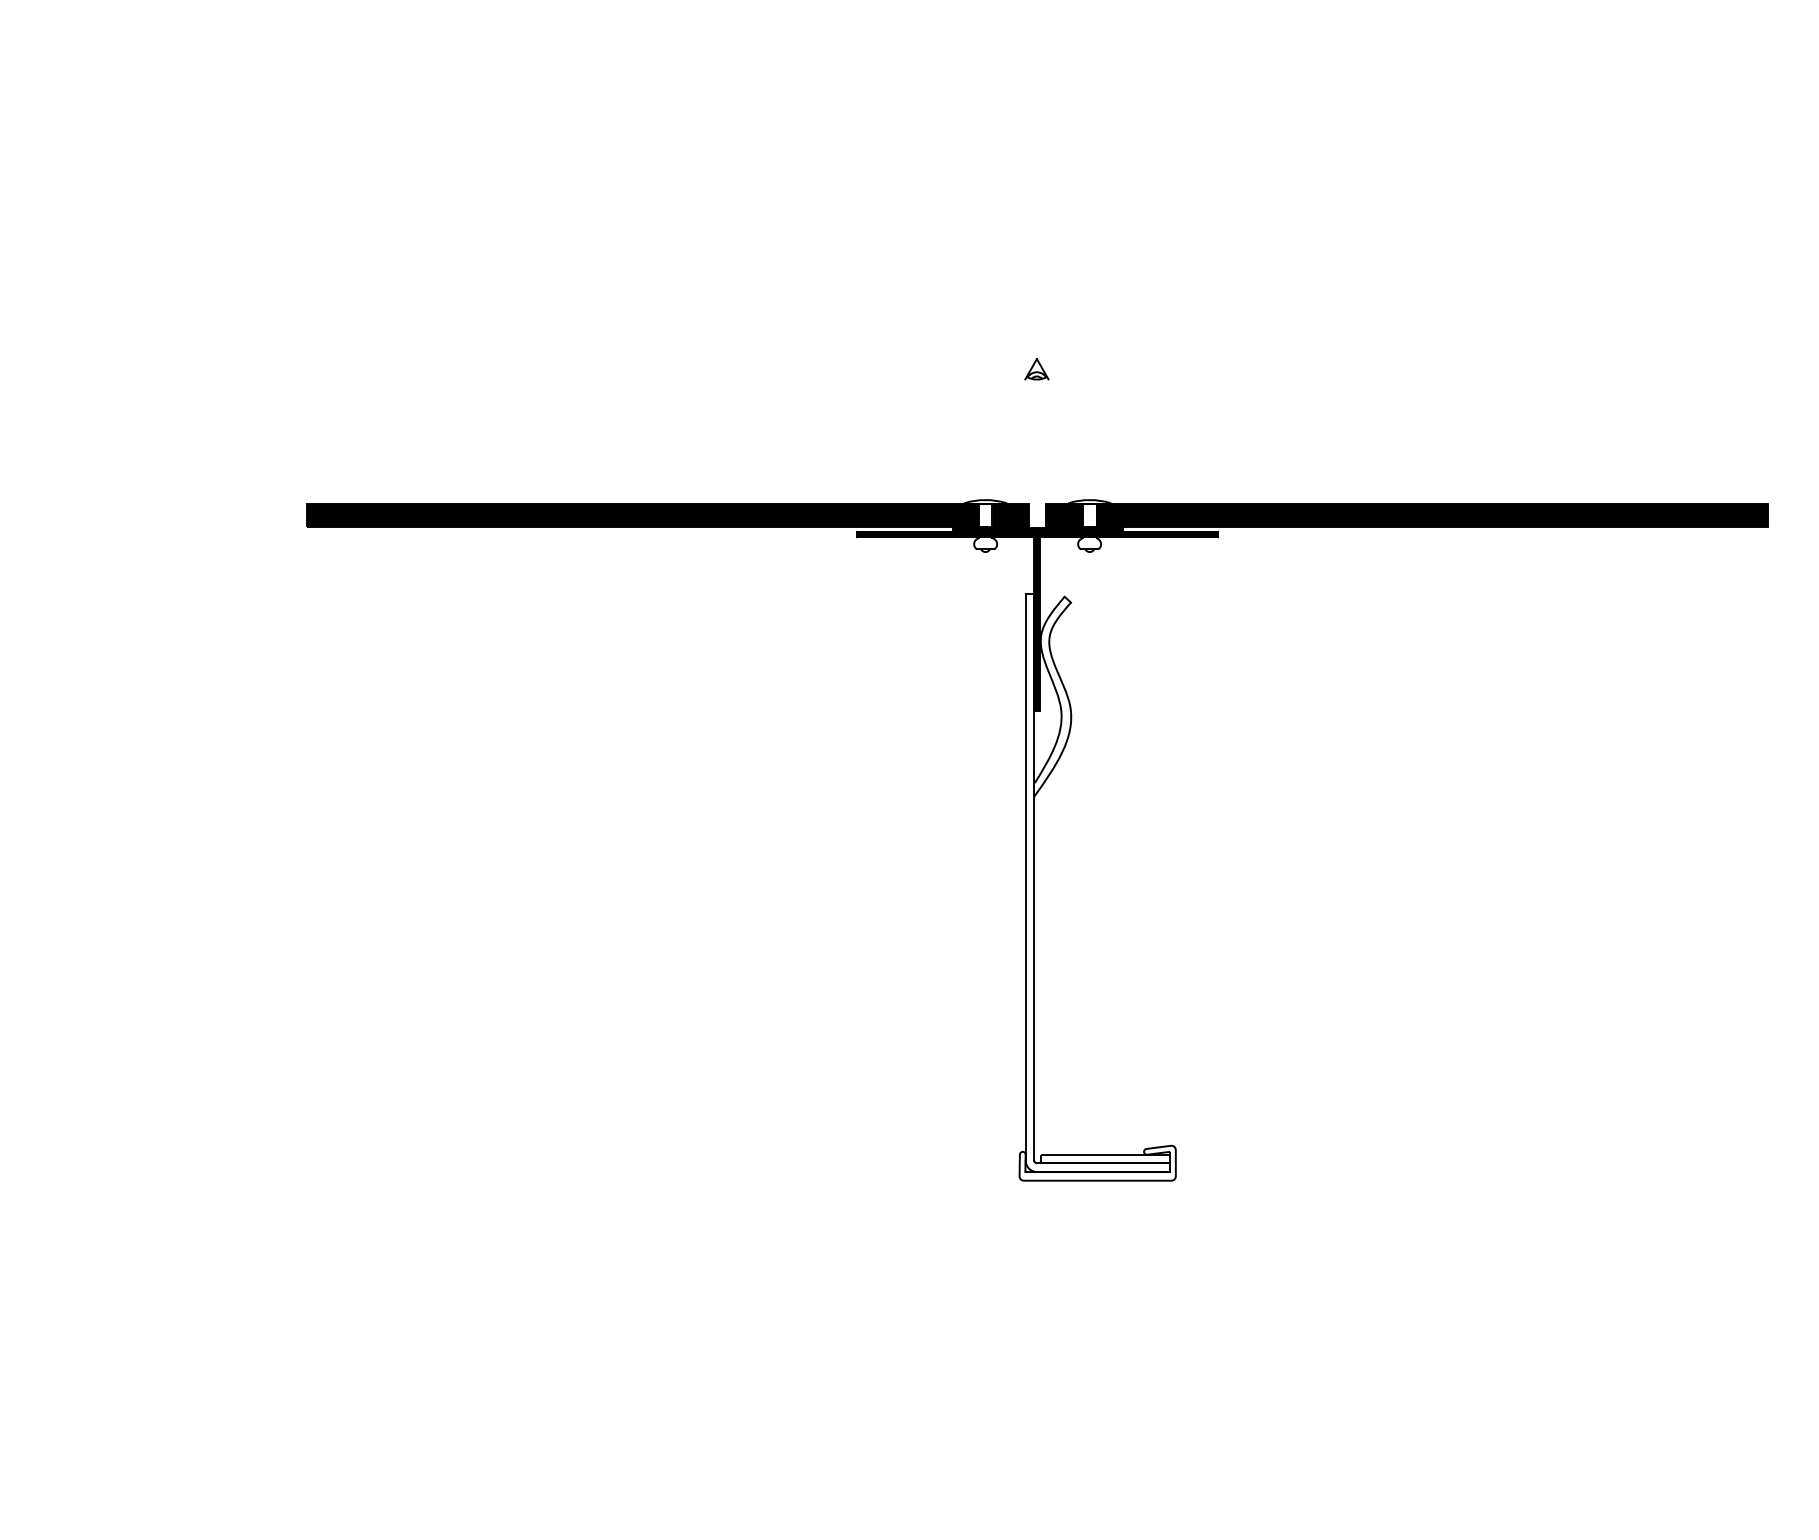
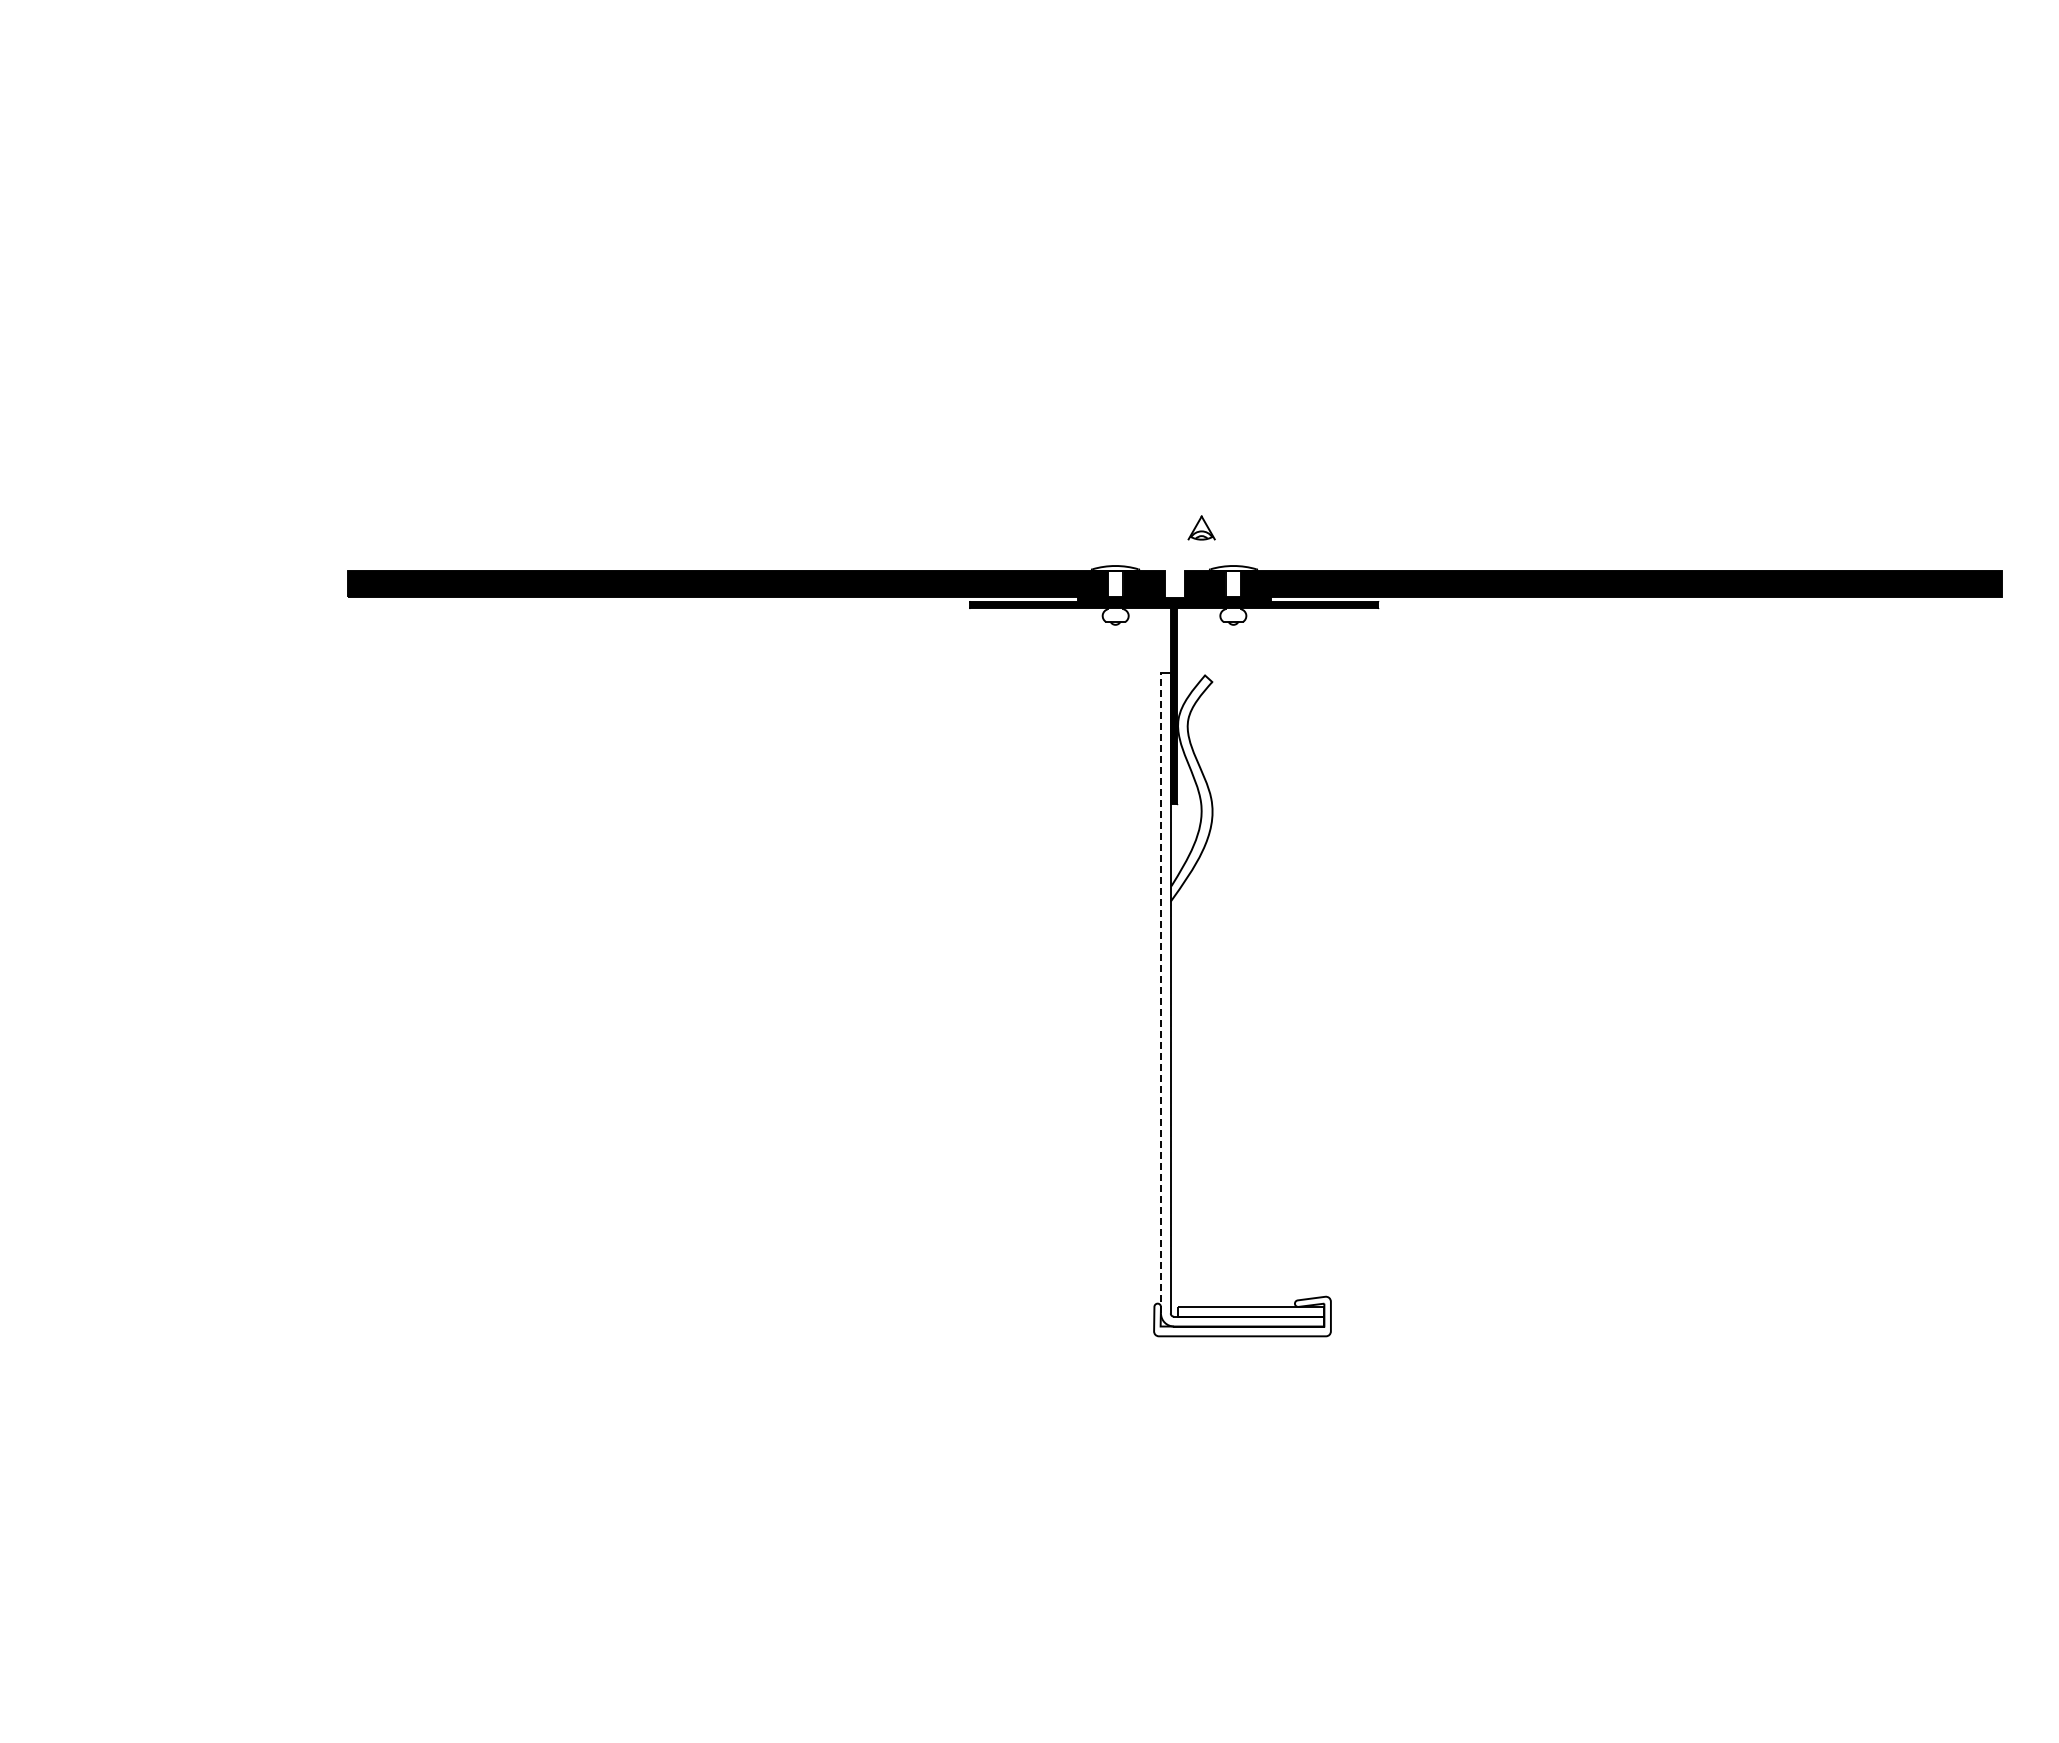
part: (1036, 368) -> (1201, 527), moved
line: (1025, 876) -> (1160, 992), solid -> dashed

